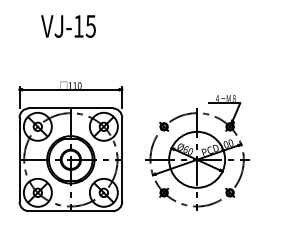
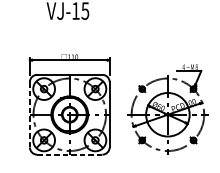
line: (19, 160) -> (29, 115), solid -> dashed
line: (71, 211) -> (70, 154), solid -> dashed

